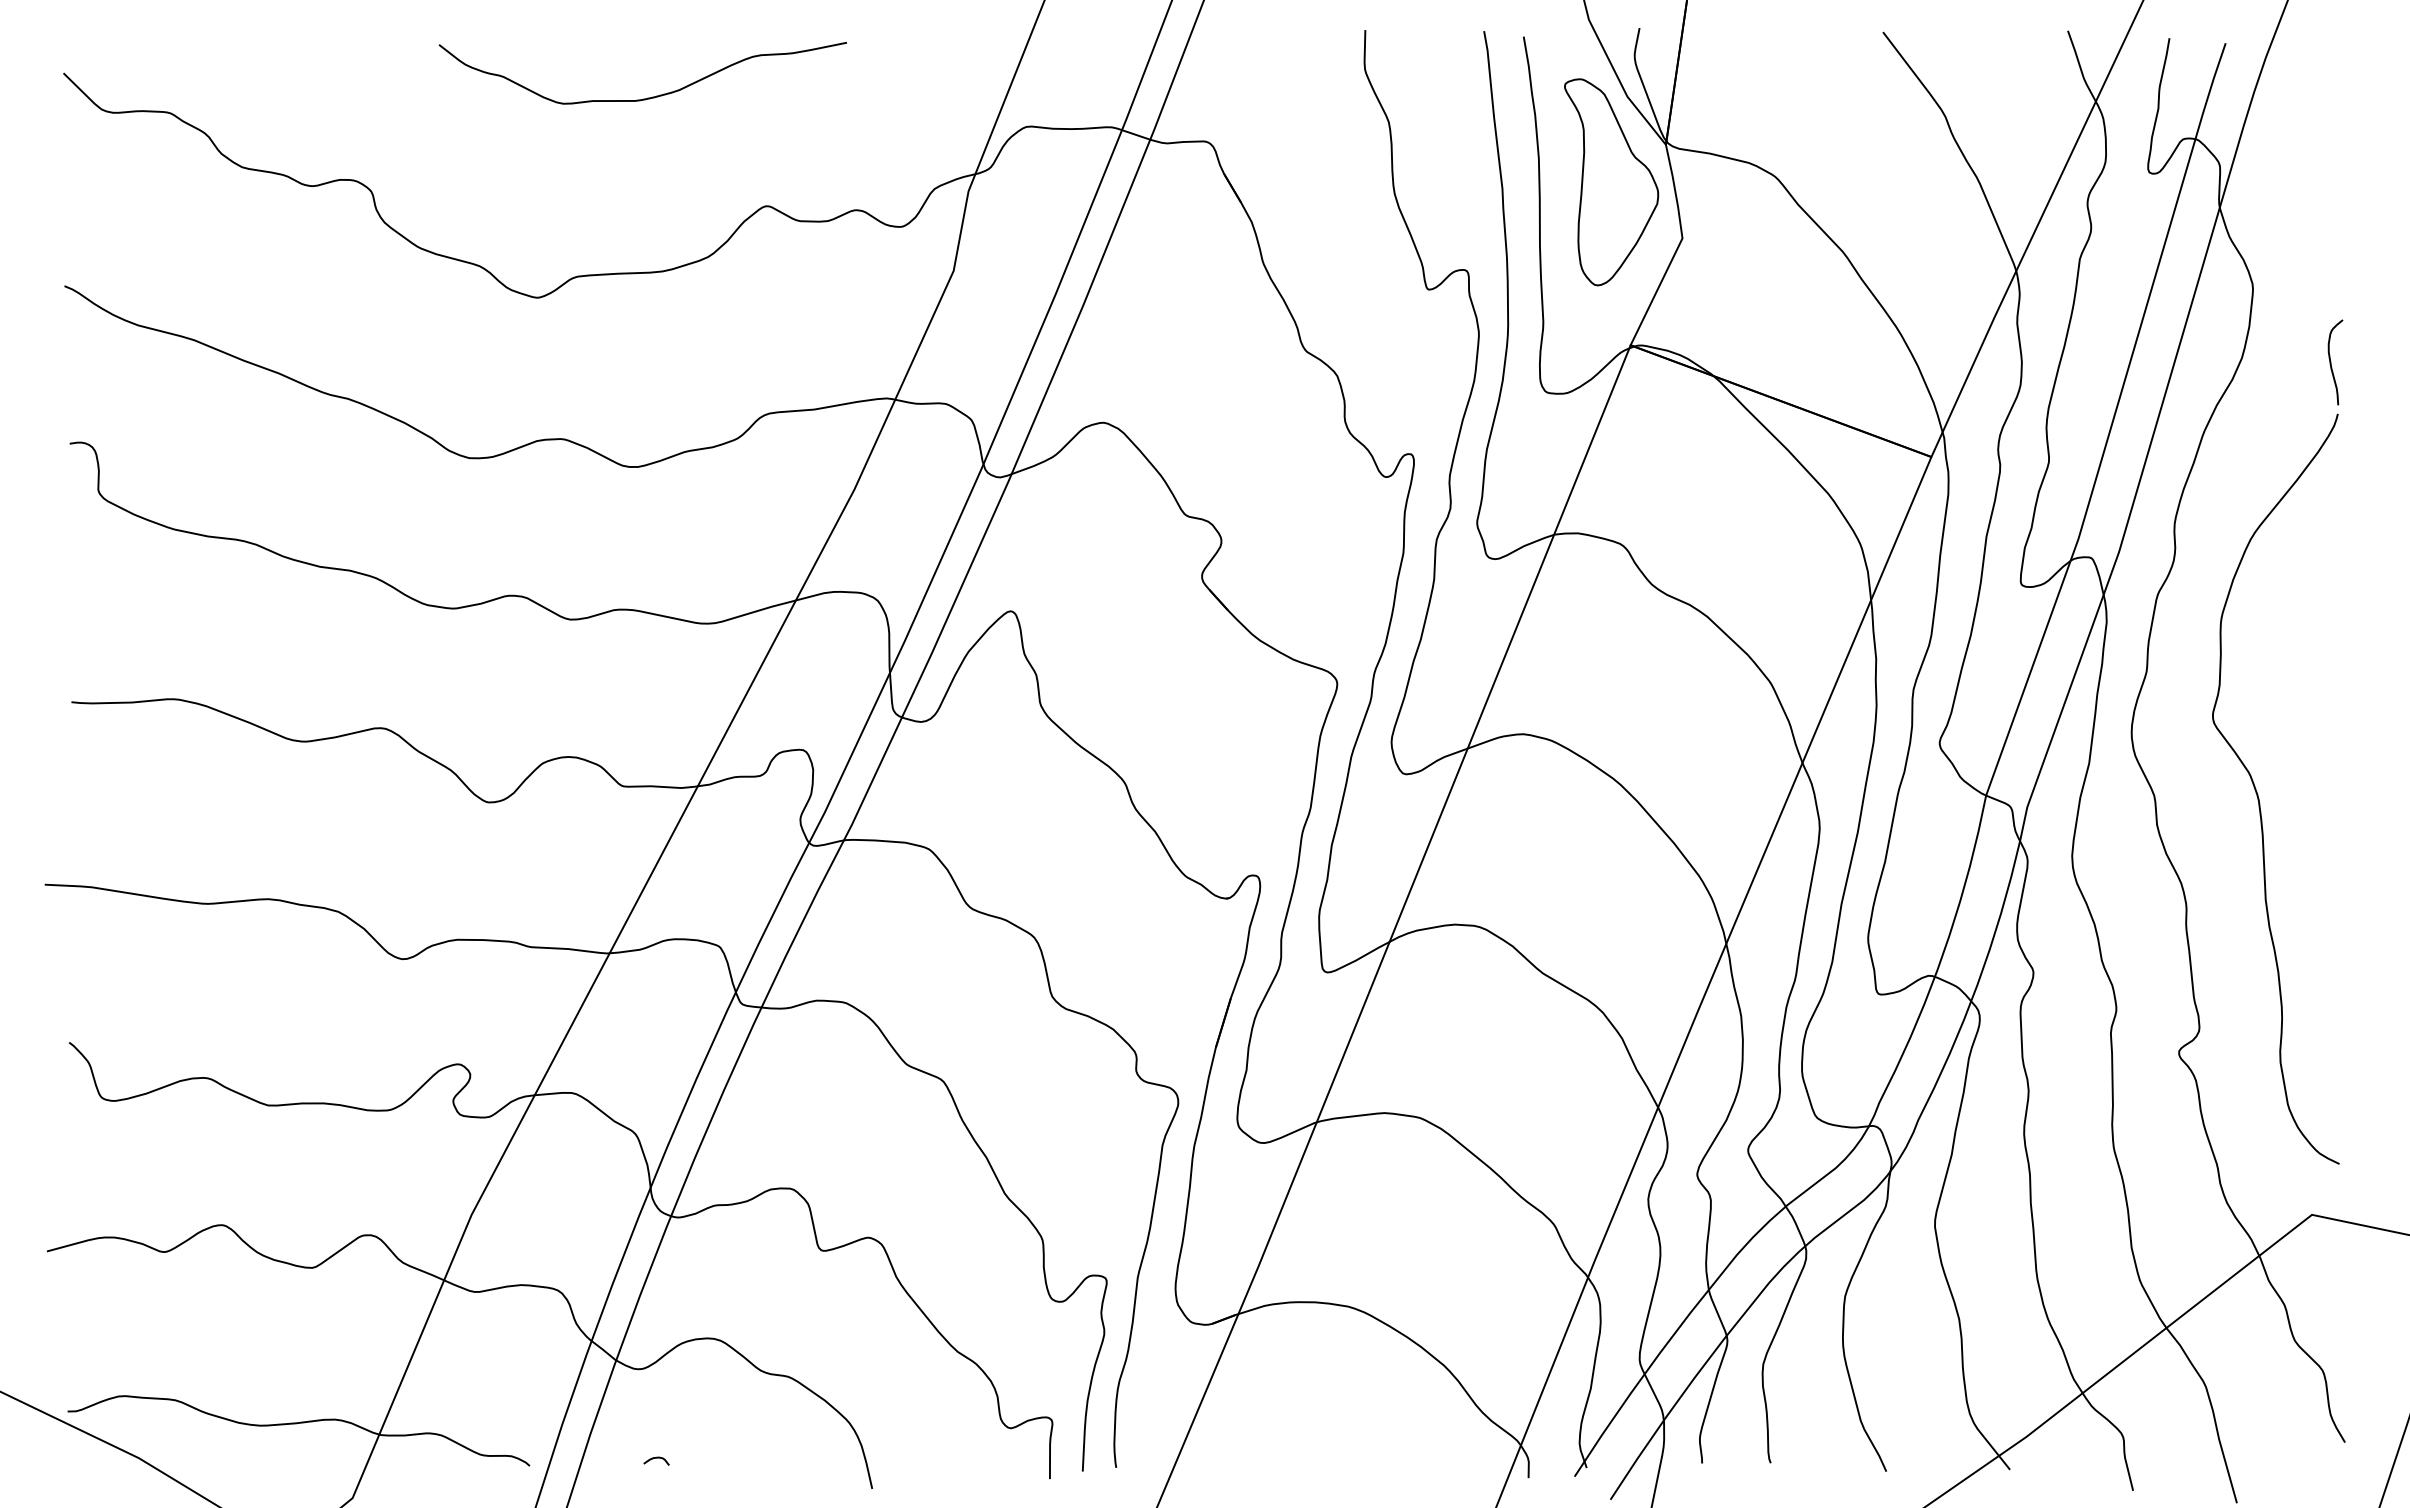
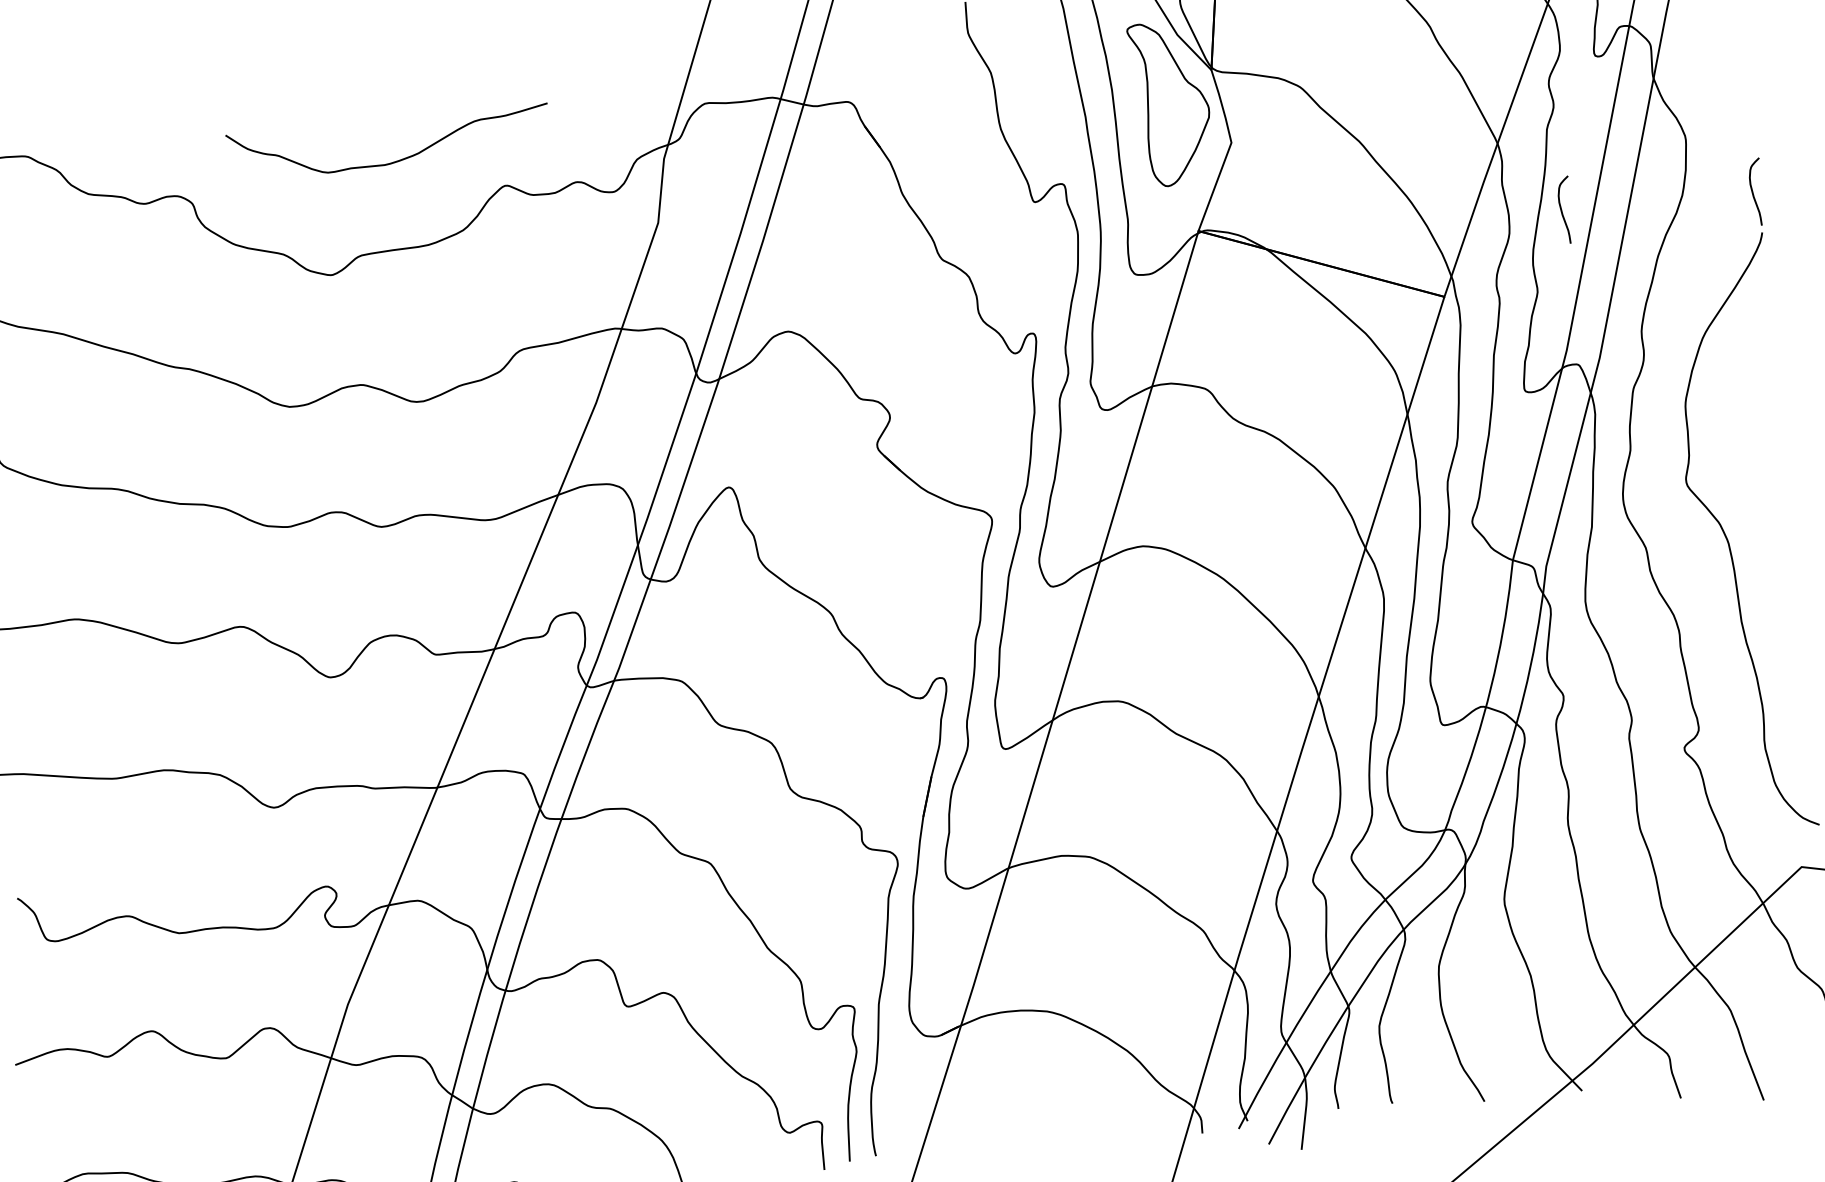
curve: (647, 97) -> (394, 161), moved
curve: (2089, 362) -> (1562, 210), added

